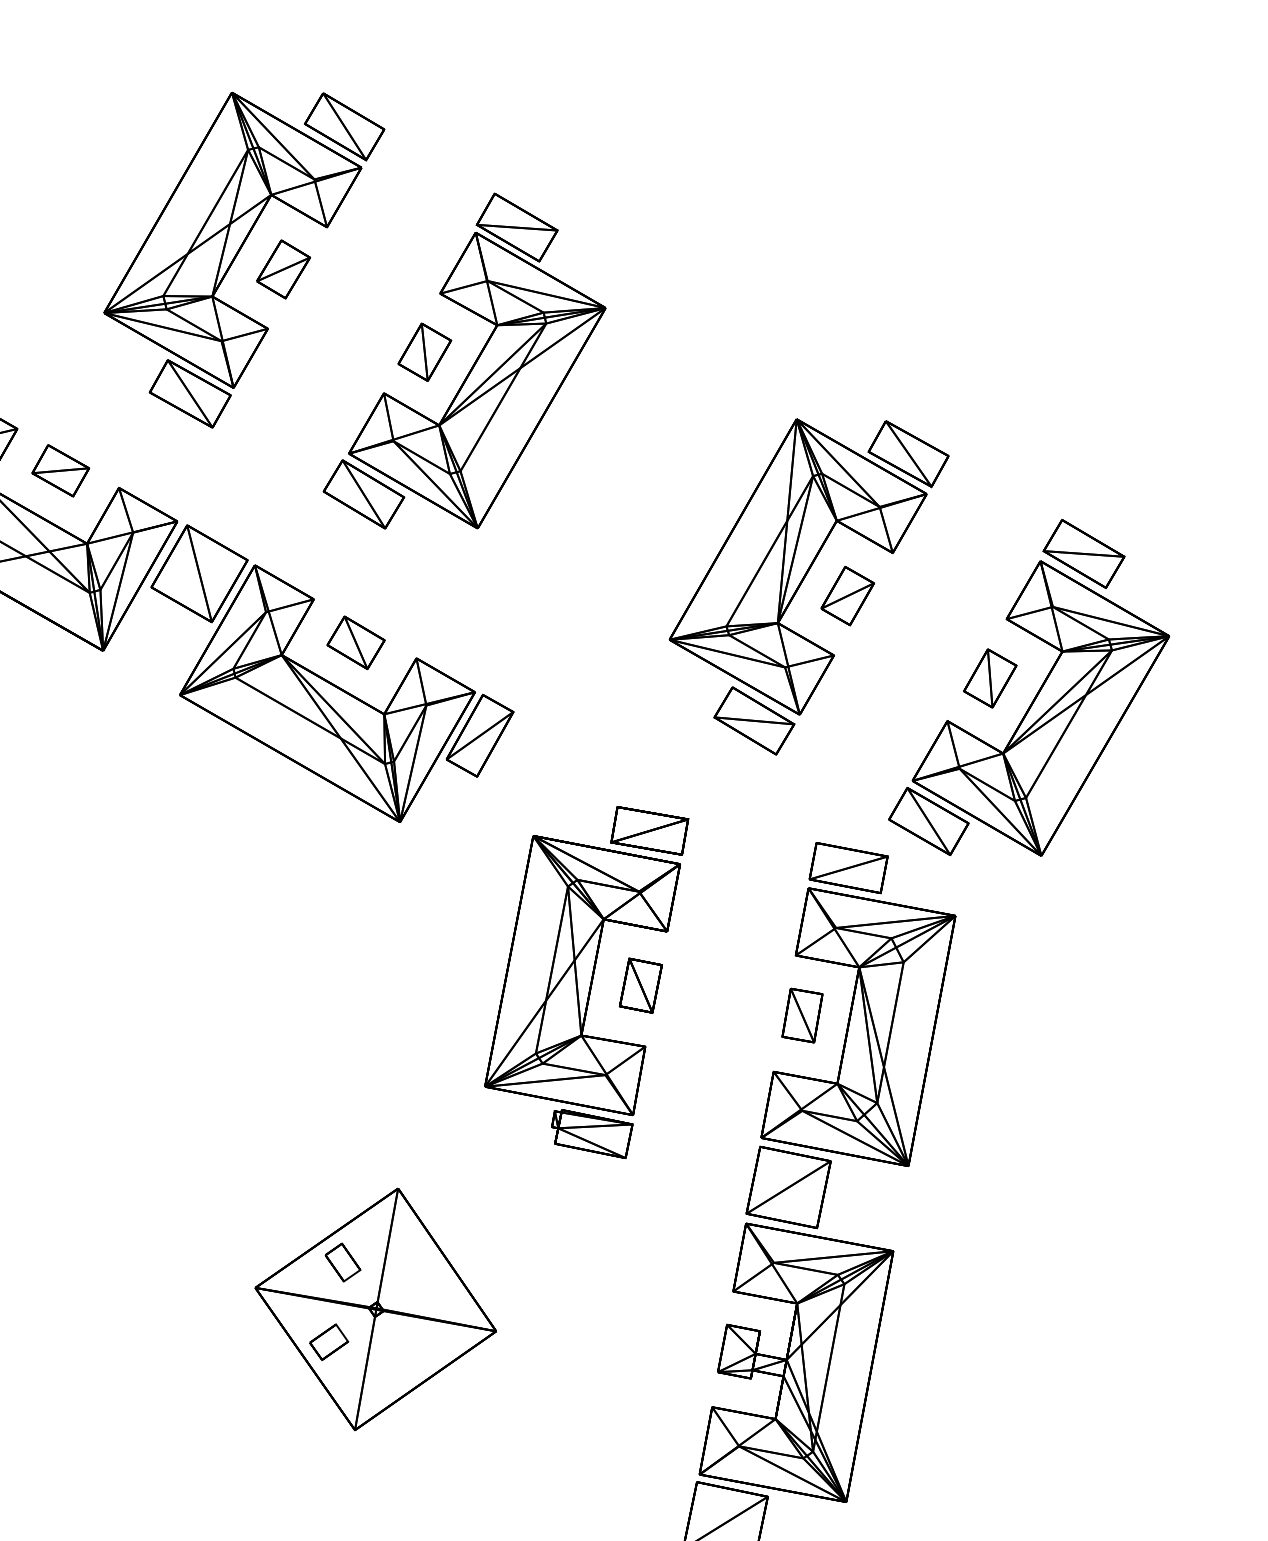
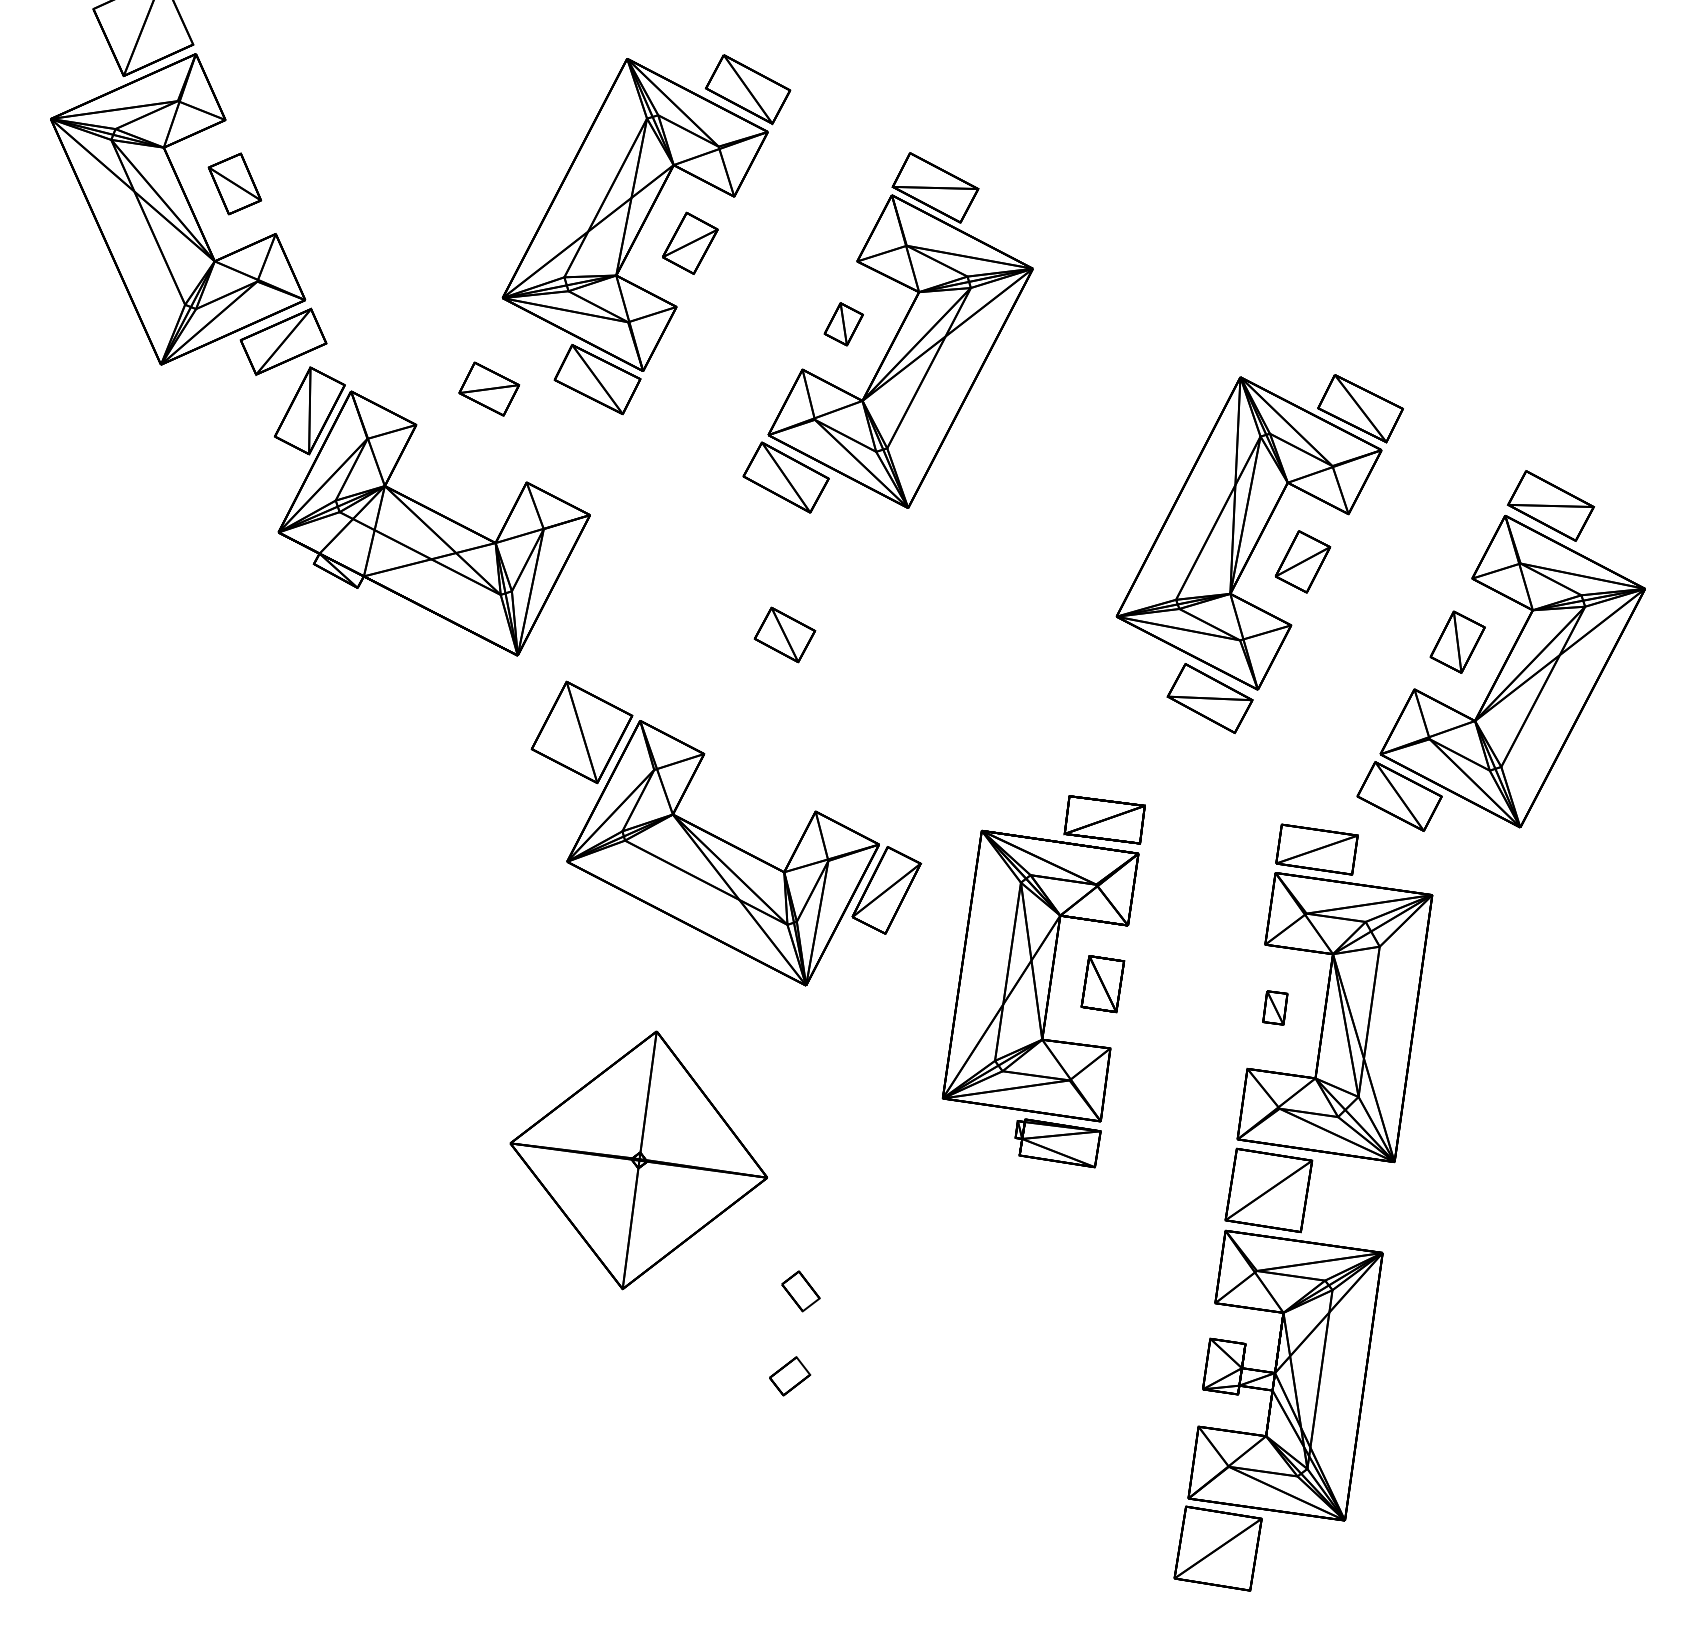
part: (424, 352) -> (843, 324), size x0.7
part: (61, 470) -> (489, 388), moved
part: (328, 680) -> (723, 839), moved
part: (802, 1015) -> (1275, 1007), size x0.6
part: (375, 1309) -> (638, 1160), moved

